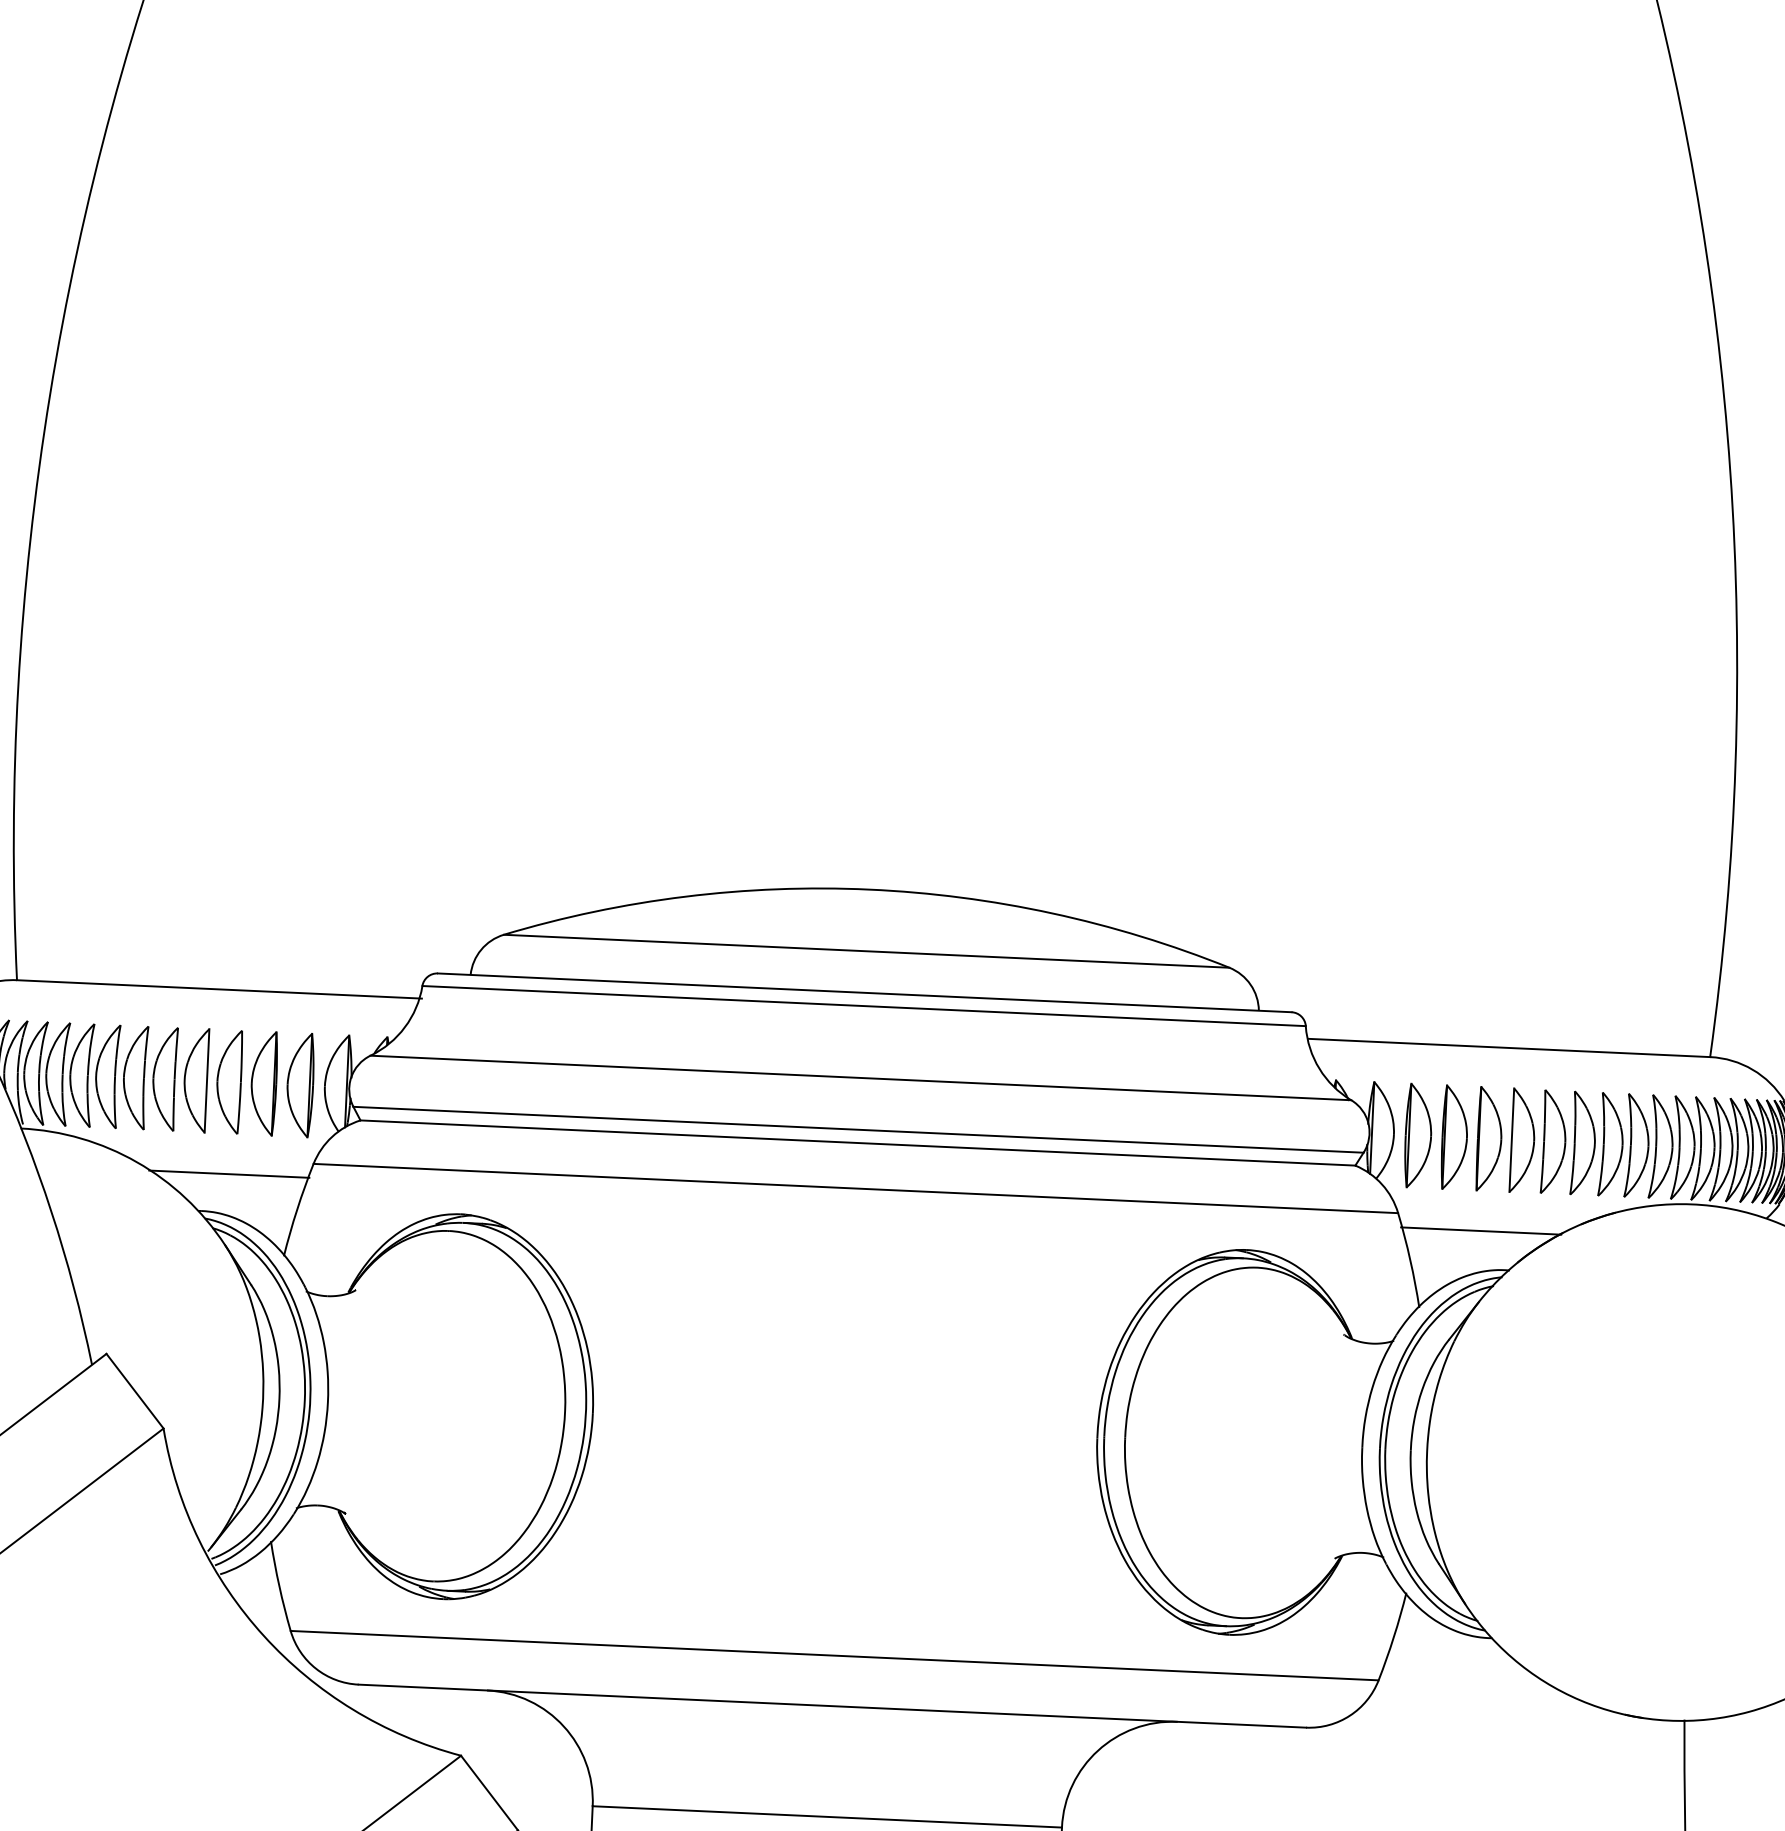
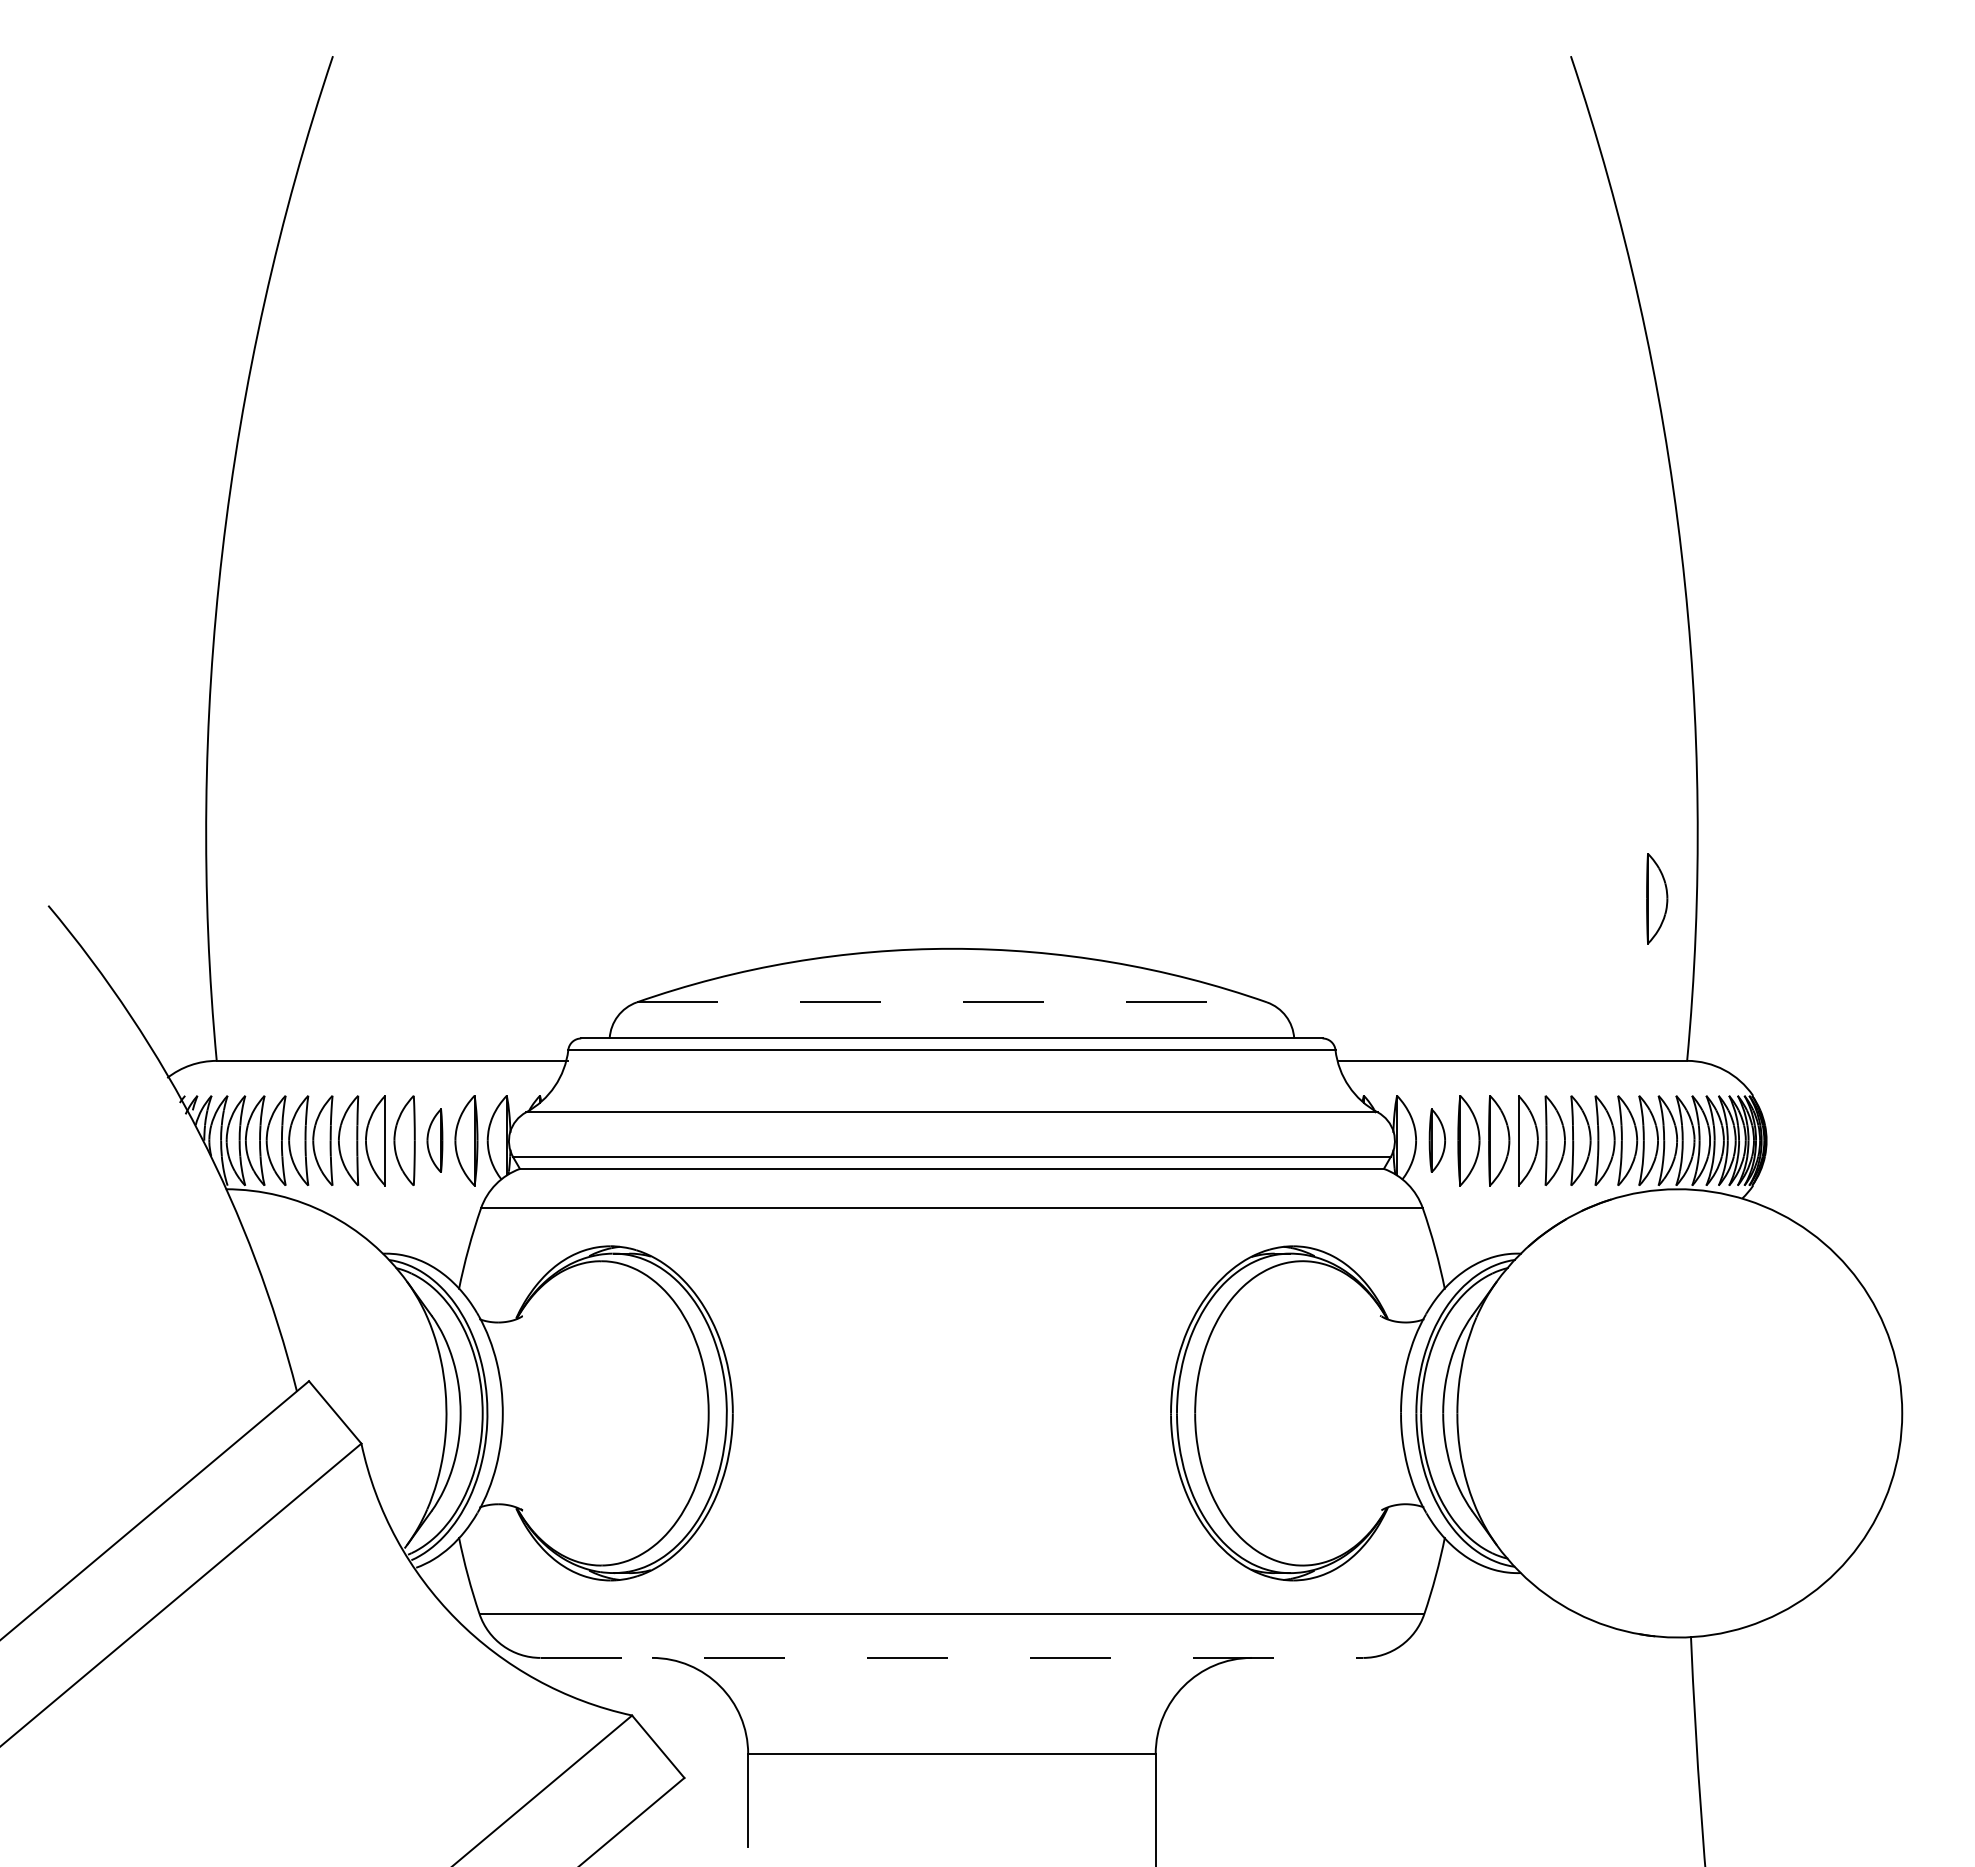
part: (1684, 868) -> (1657, 898), added
line: (867, 951) -> (952, 1002), solid -> dashed
part: (263, 1083) -> (434, 1140), size x0.7
part: (1418, 1135) -> (1437, 1140), size x0.7
line: (228, 1173) -> (407, 1220), removed
line: (1481, 1230) -> (1495, 1220), removed
line: (833, 1705) -> (952, 1657), solid -> dashed

